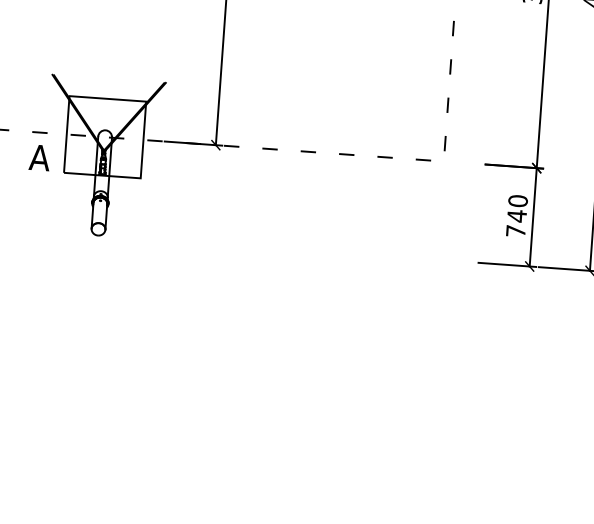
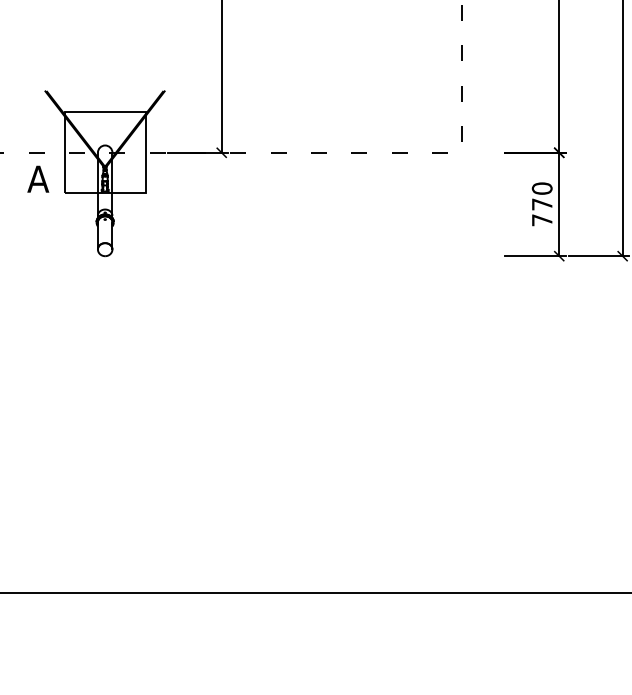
text: (517, 216) -> (542, 204), 740 -> 770

